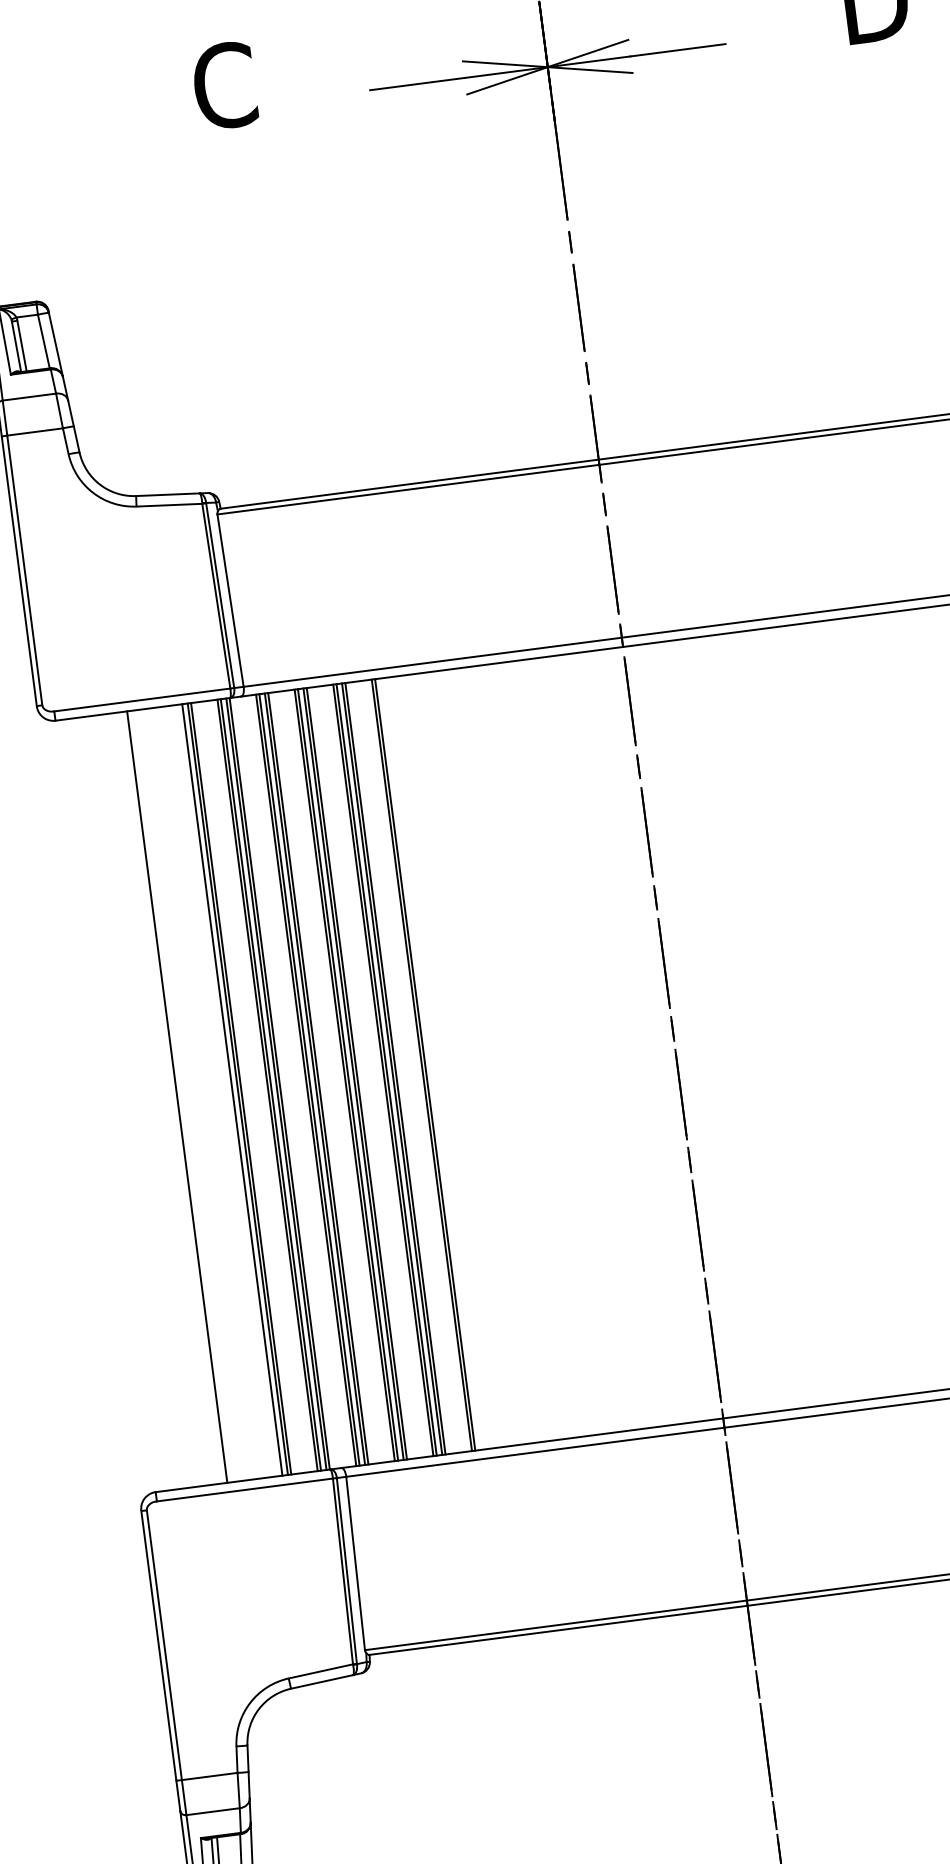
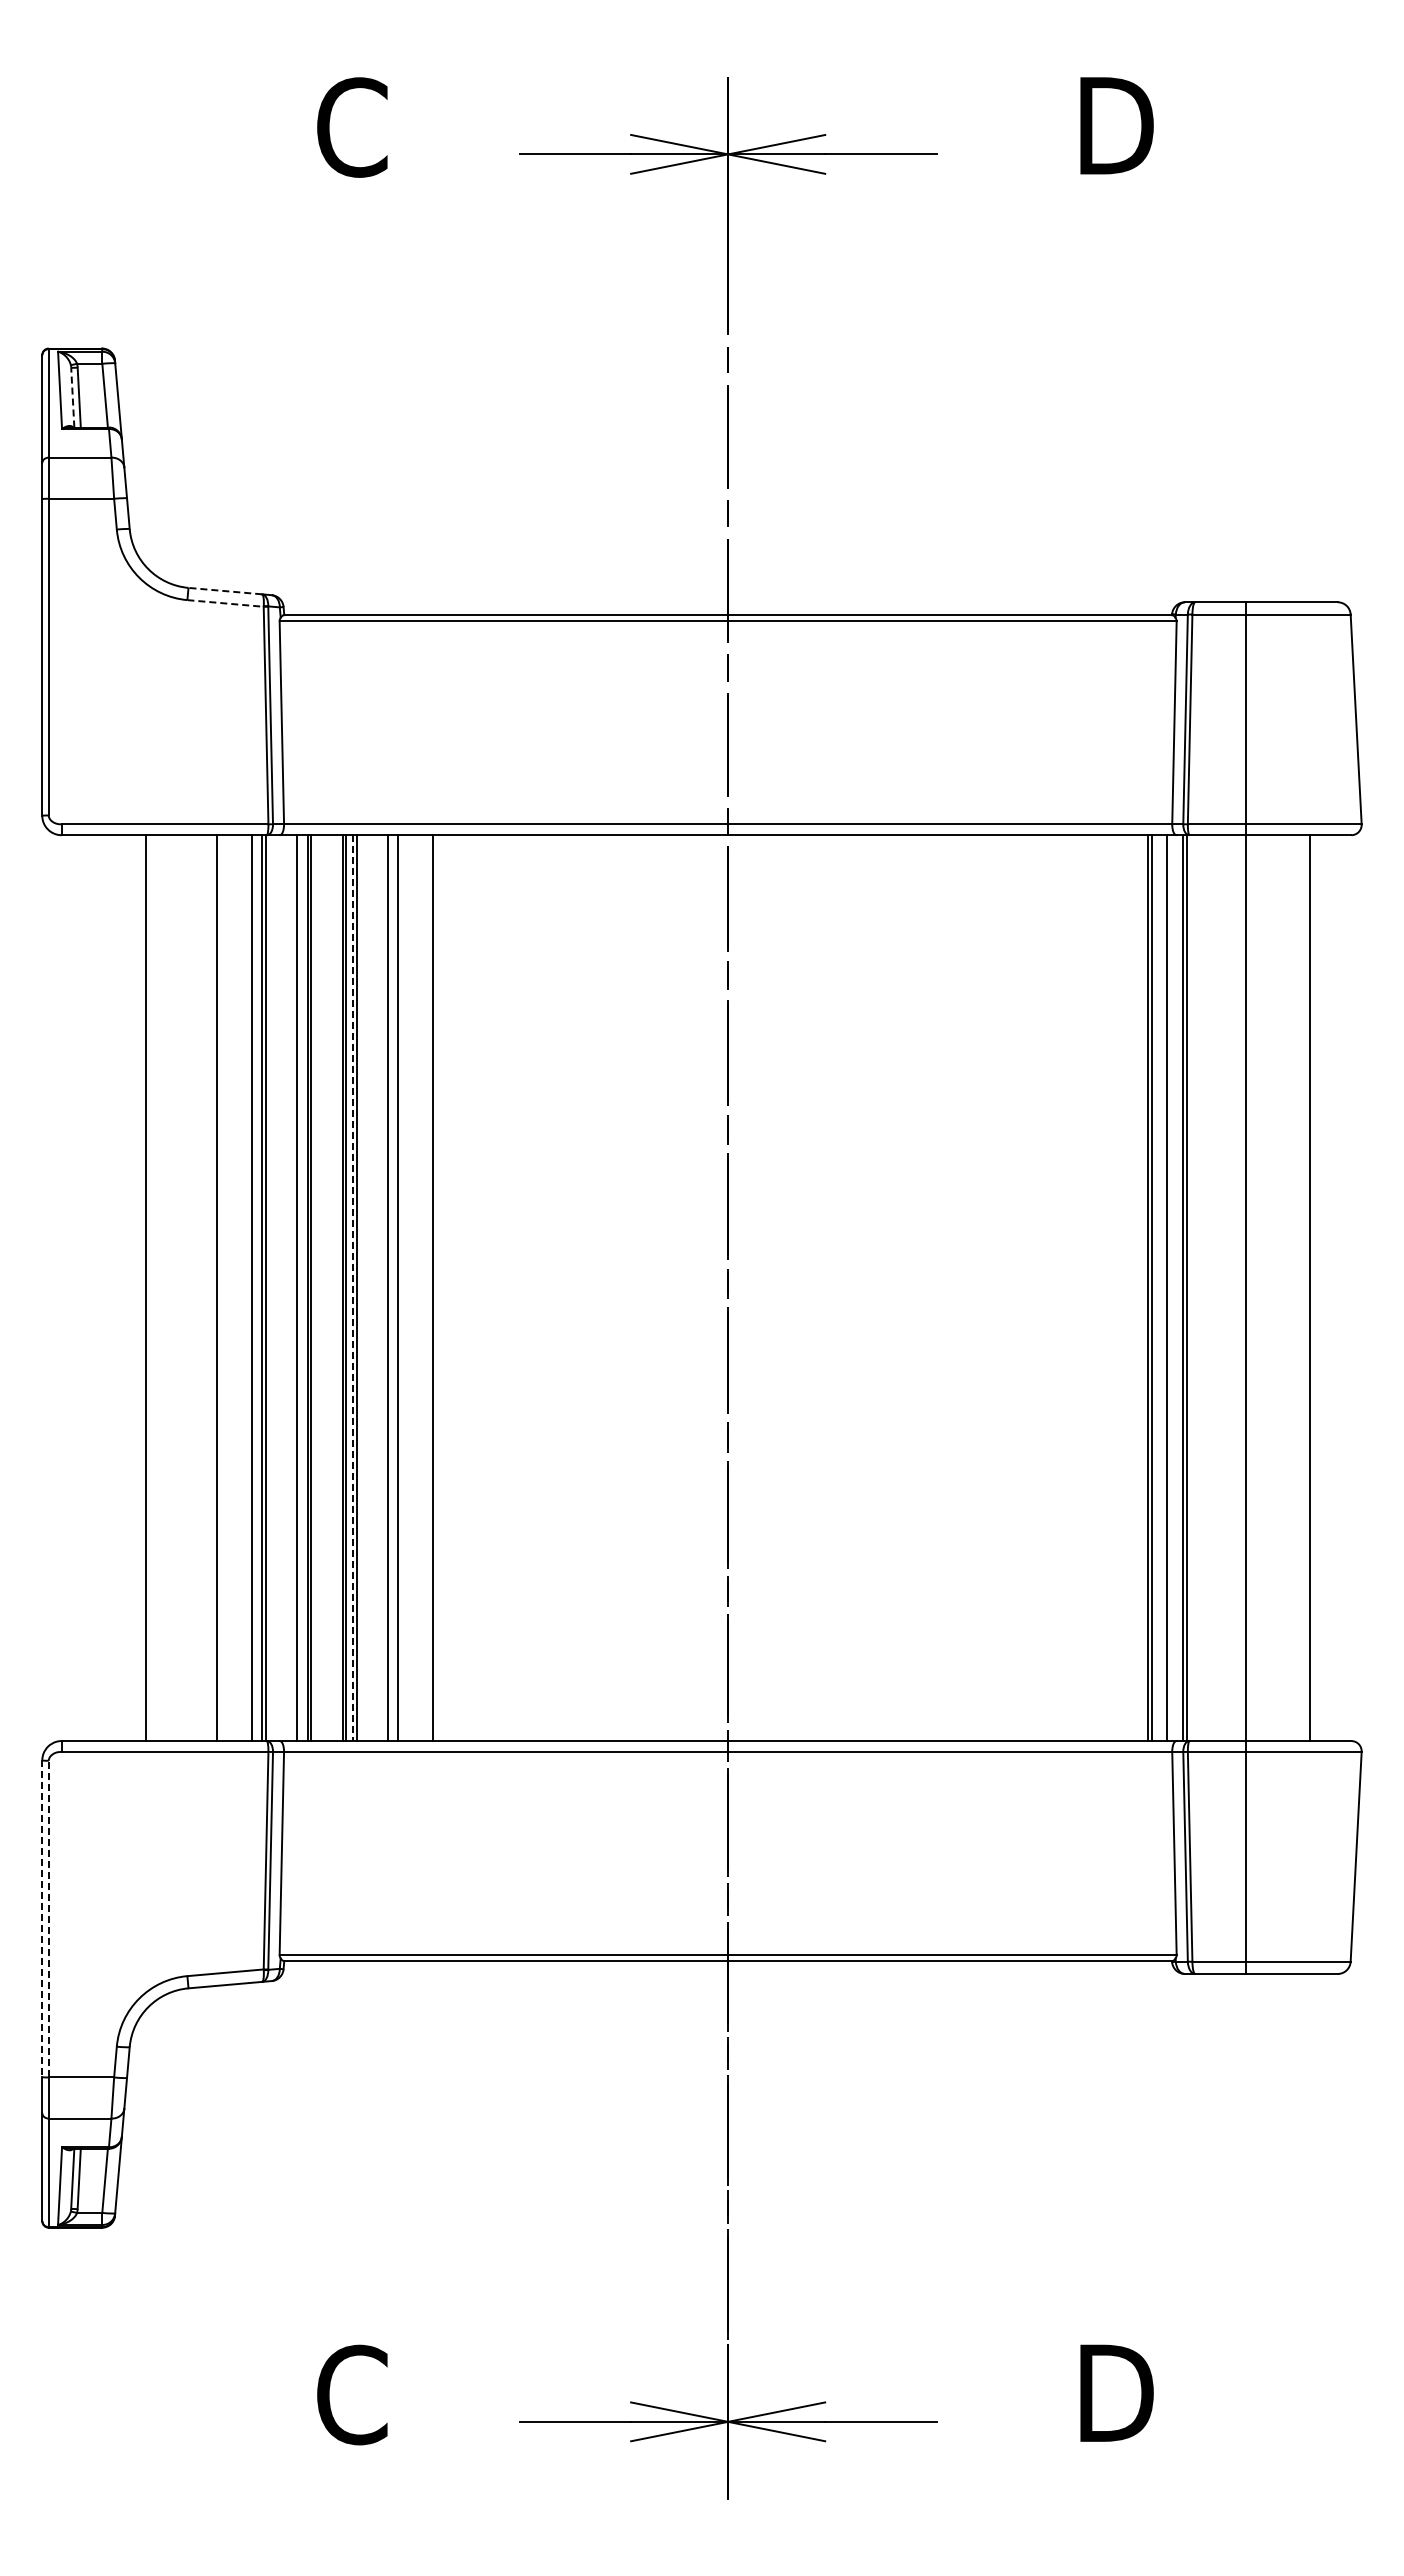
line: (16, 346) -> (72, 397), solid -> dashed
line: (168, 495) -> (225, 591), solid -> dashed
line: (170, 505) -> (226, 603), solid -> dashed
line: (424, 1065) -> (436, 1288), removed
line: (395, 1069) -> (402, 1288), removed
line: (386, 1070) -> (391, 1288), removed
line: (353, 1074) -> (352, 1288), solid -> dashed
line: (309, 1080) -> (301, 1288), removed
line: (270, 1085) -> (255, 1288), removed
line: (240, 1089) -> (220, 1288), removed
line: (232, 1090) -> (210, 1288), removed
line: (164, 1644) -> (48, 1918), solid -> dashed
line: (159, 1646) -> (42, 1919), solid -> dashed

